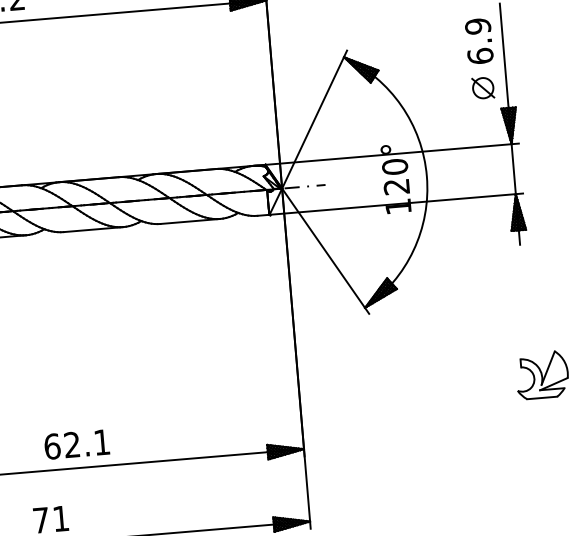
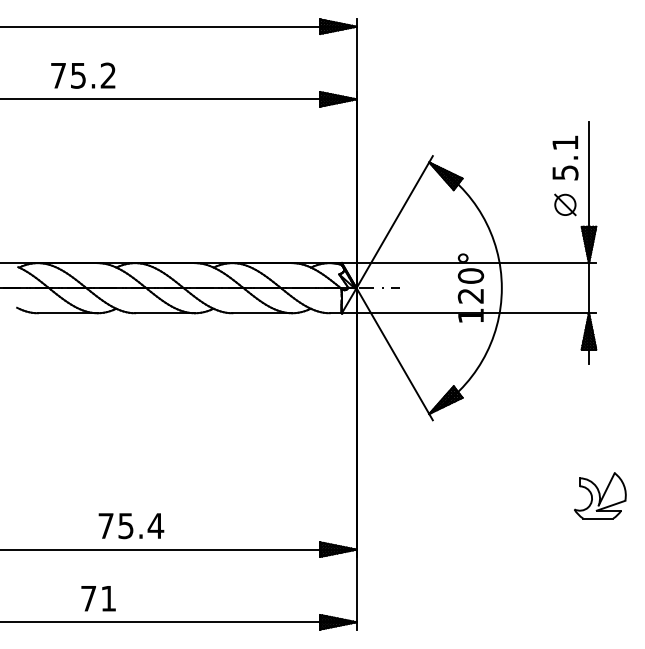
text: (479, 40) -> (565, 157), 6.9 -> 5.1
text: (77, 443) -> (131, 525), 62.1 -> 75.4

